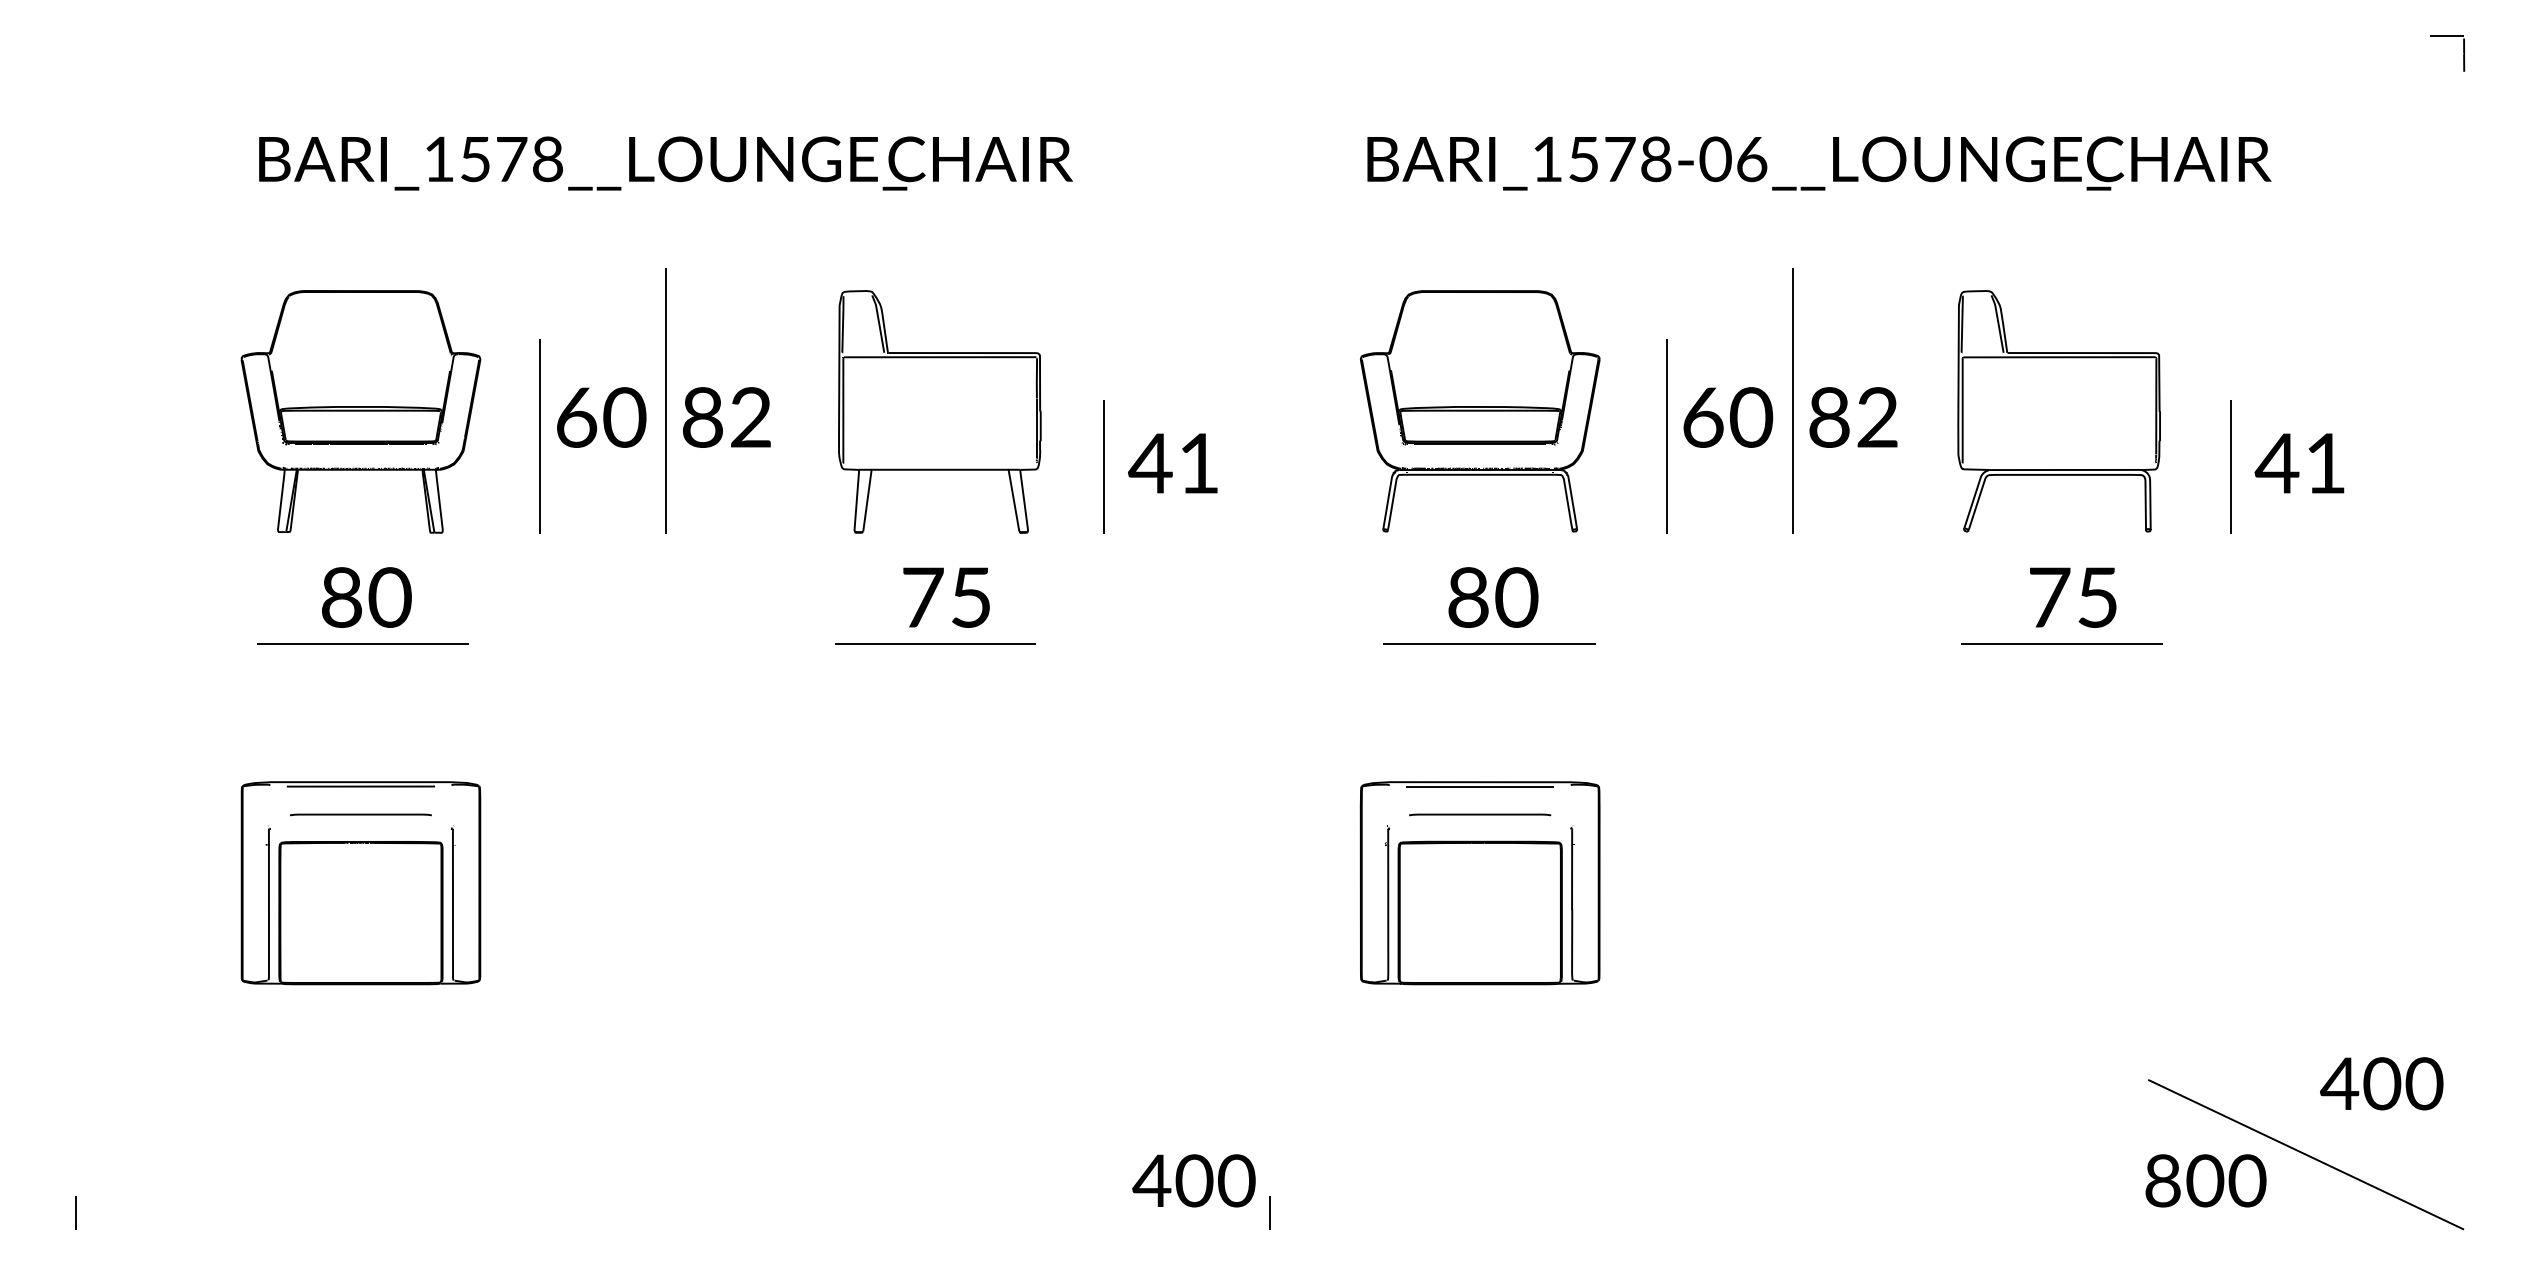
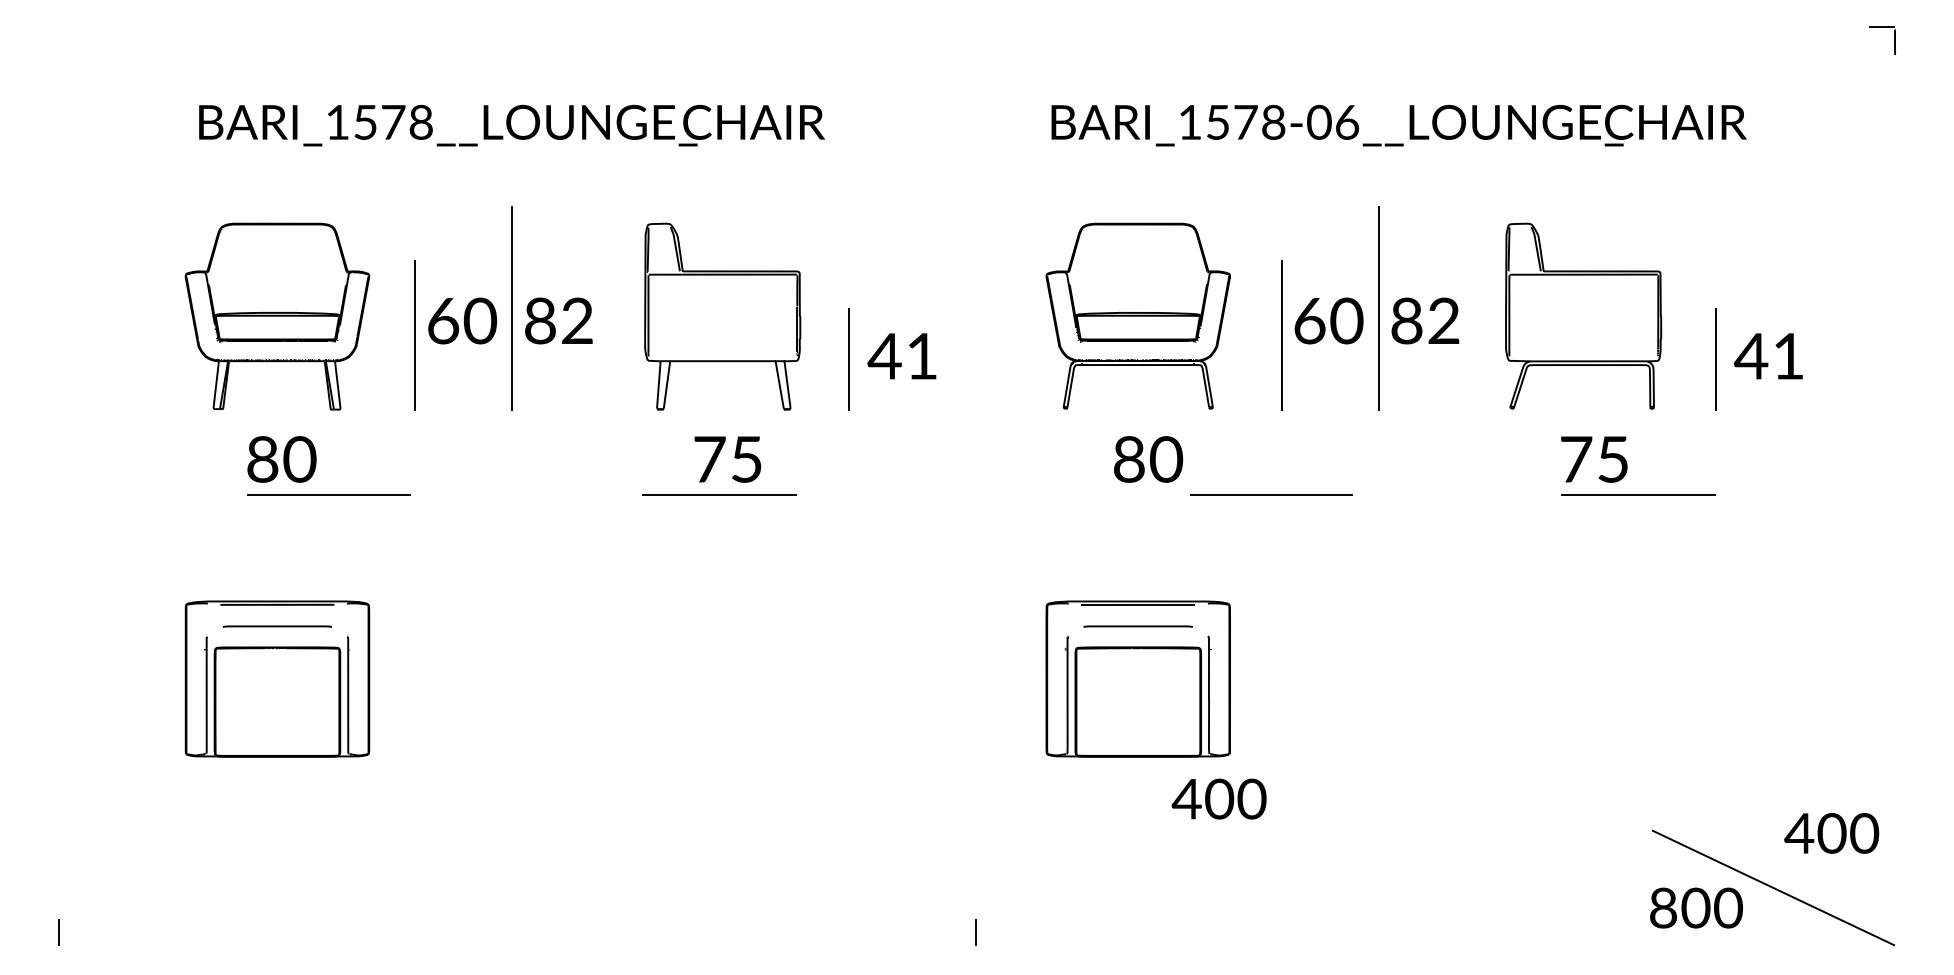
line: (362, 643) -> (328, 494), moved
line: (1489, 643) -> (1271, 494), moved
line: (2061, 643) -> (1638, 494), moved
text: (1193, 1180) -> (1218, 798), moved

